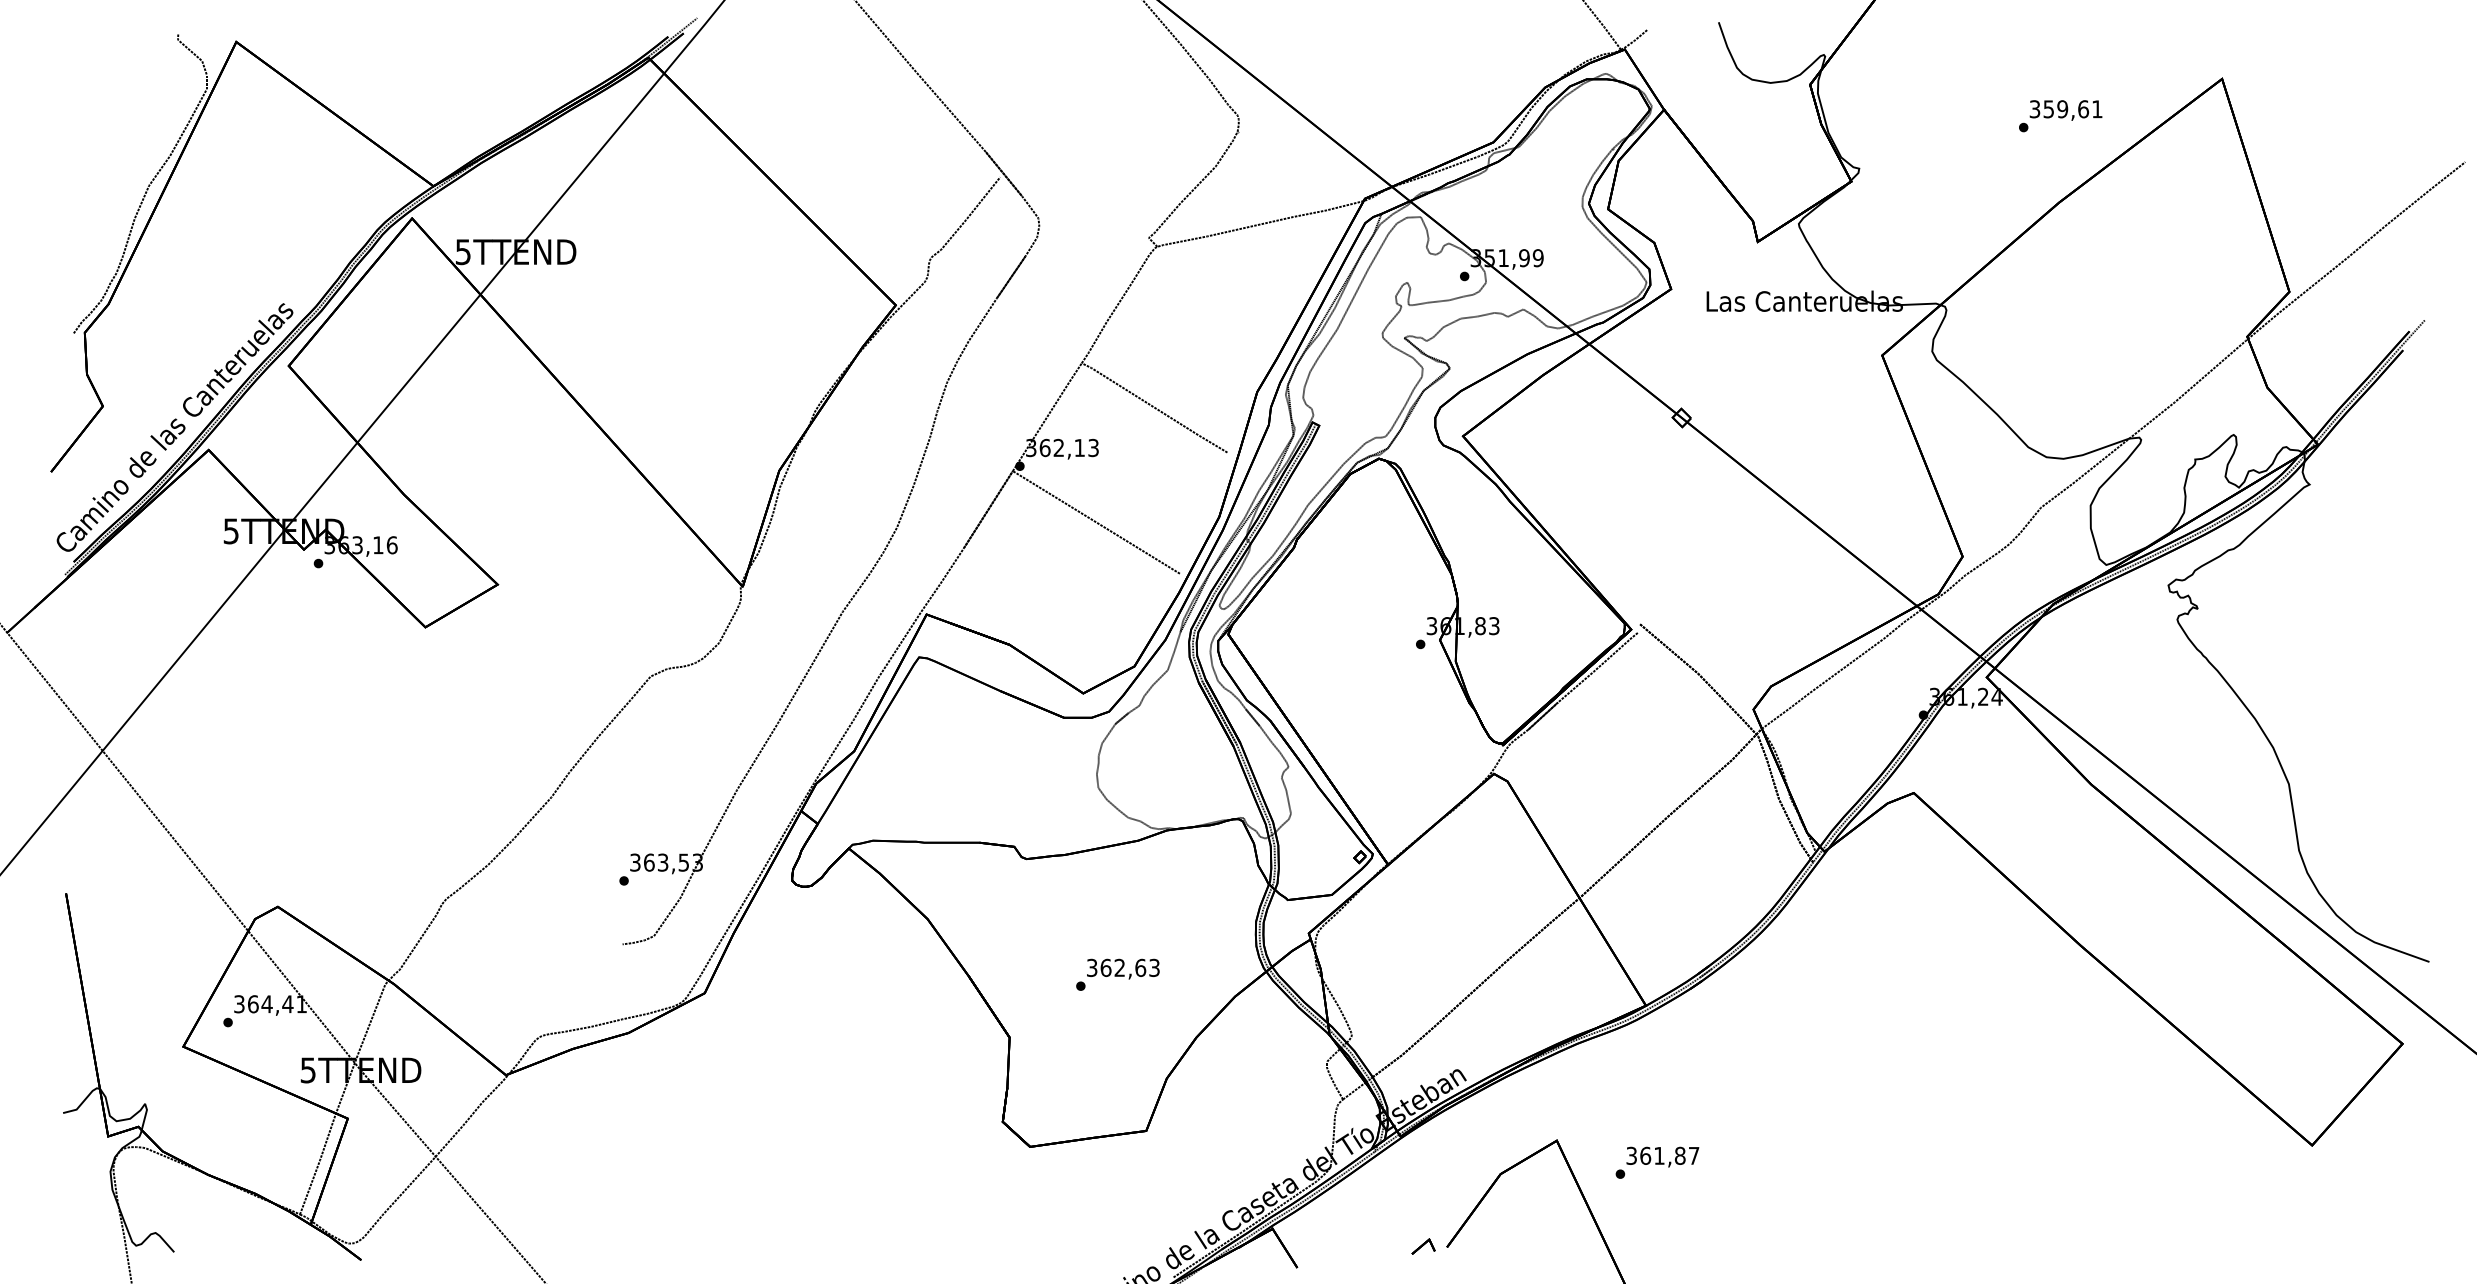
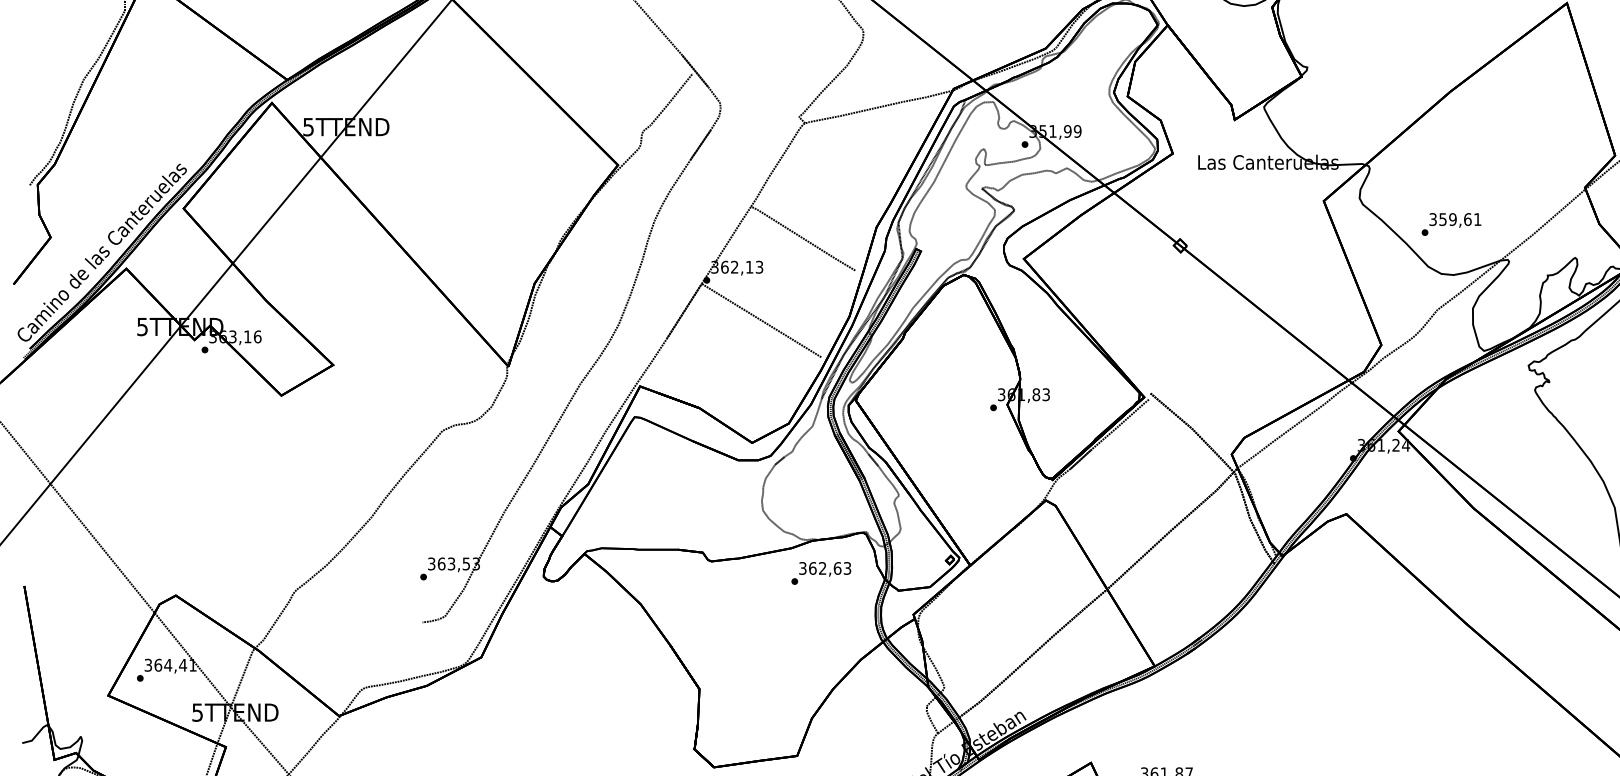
text: (2060, 116) -> (1451, 224), moved
text: (1117, 974) -> (821, 573), moved

